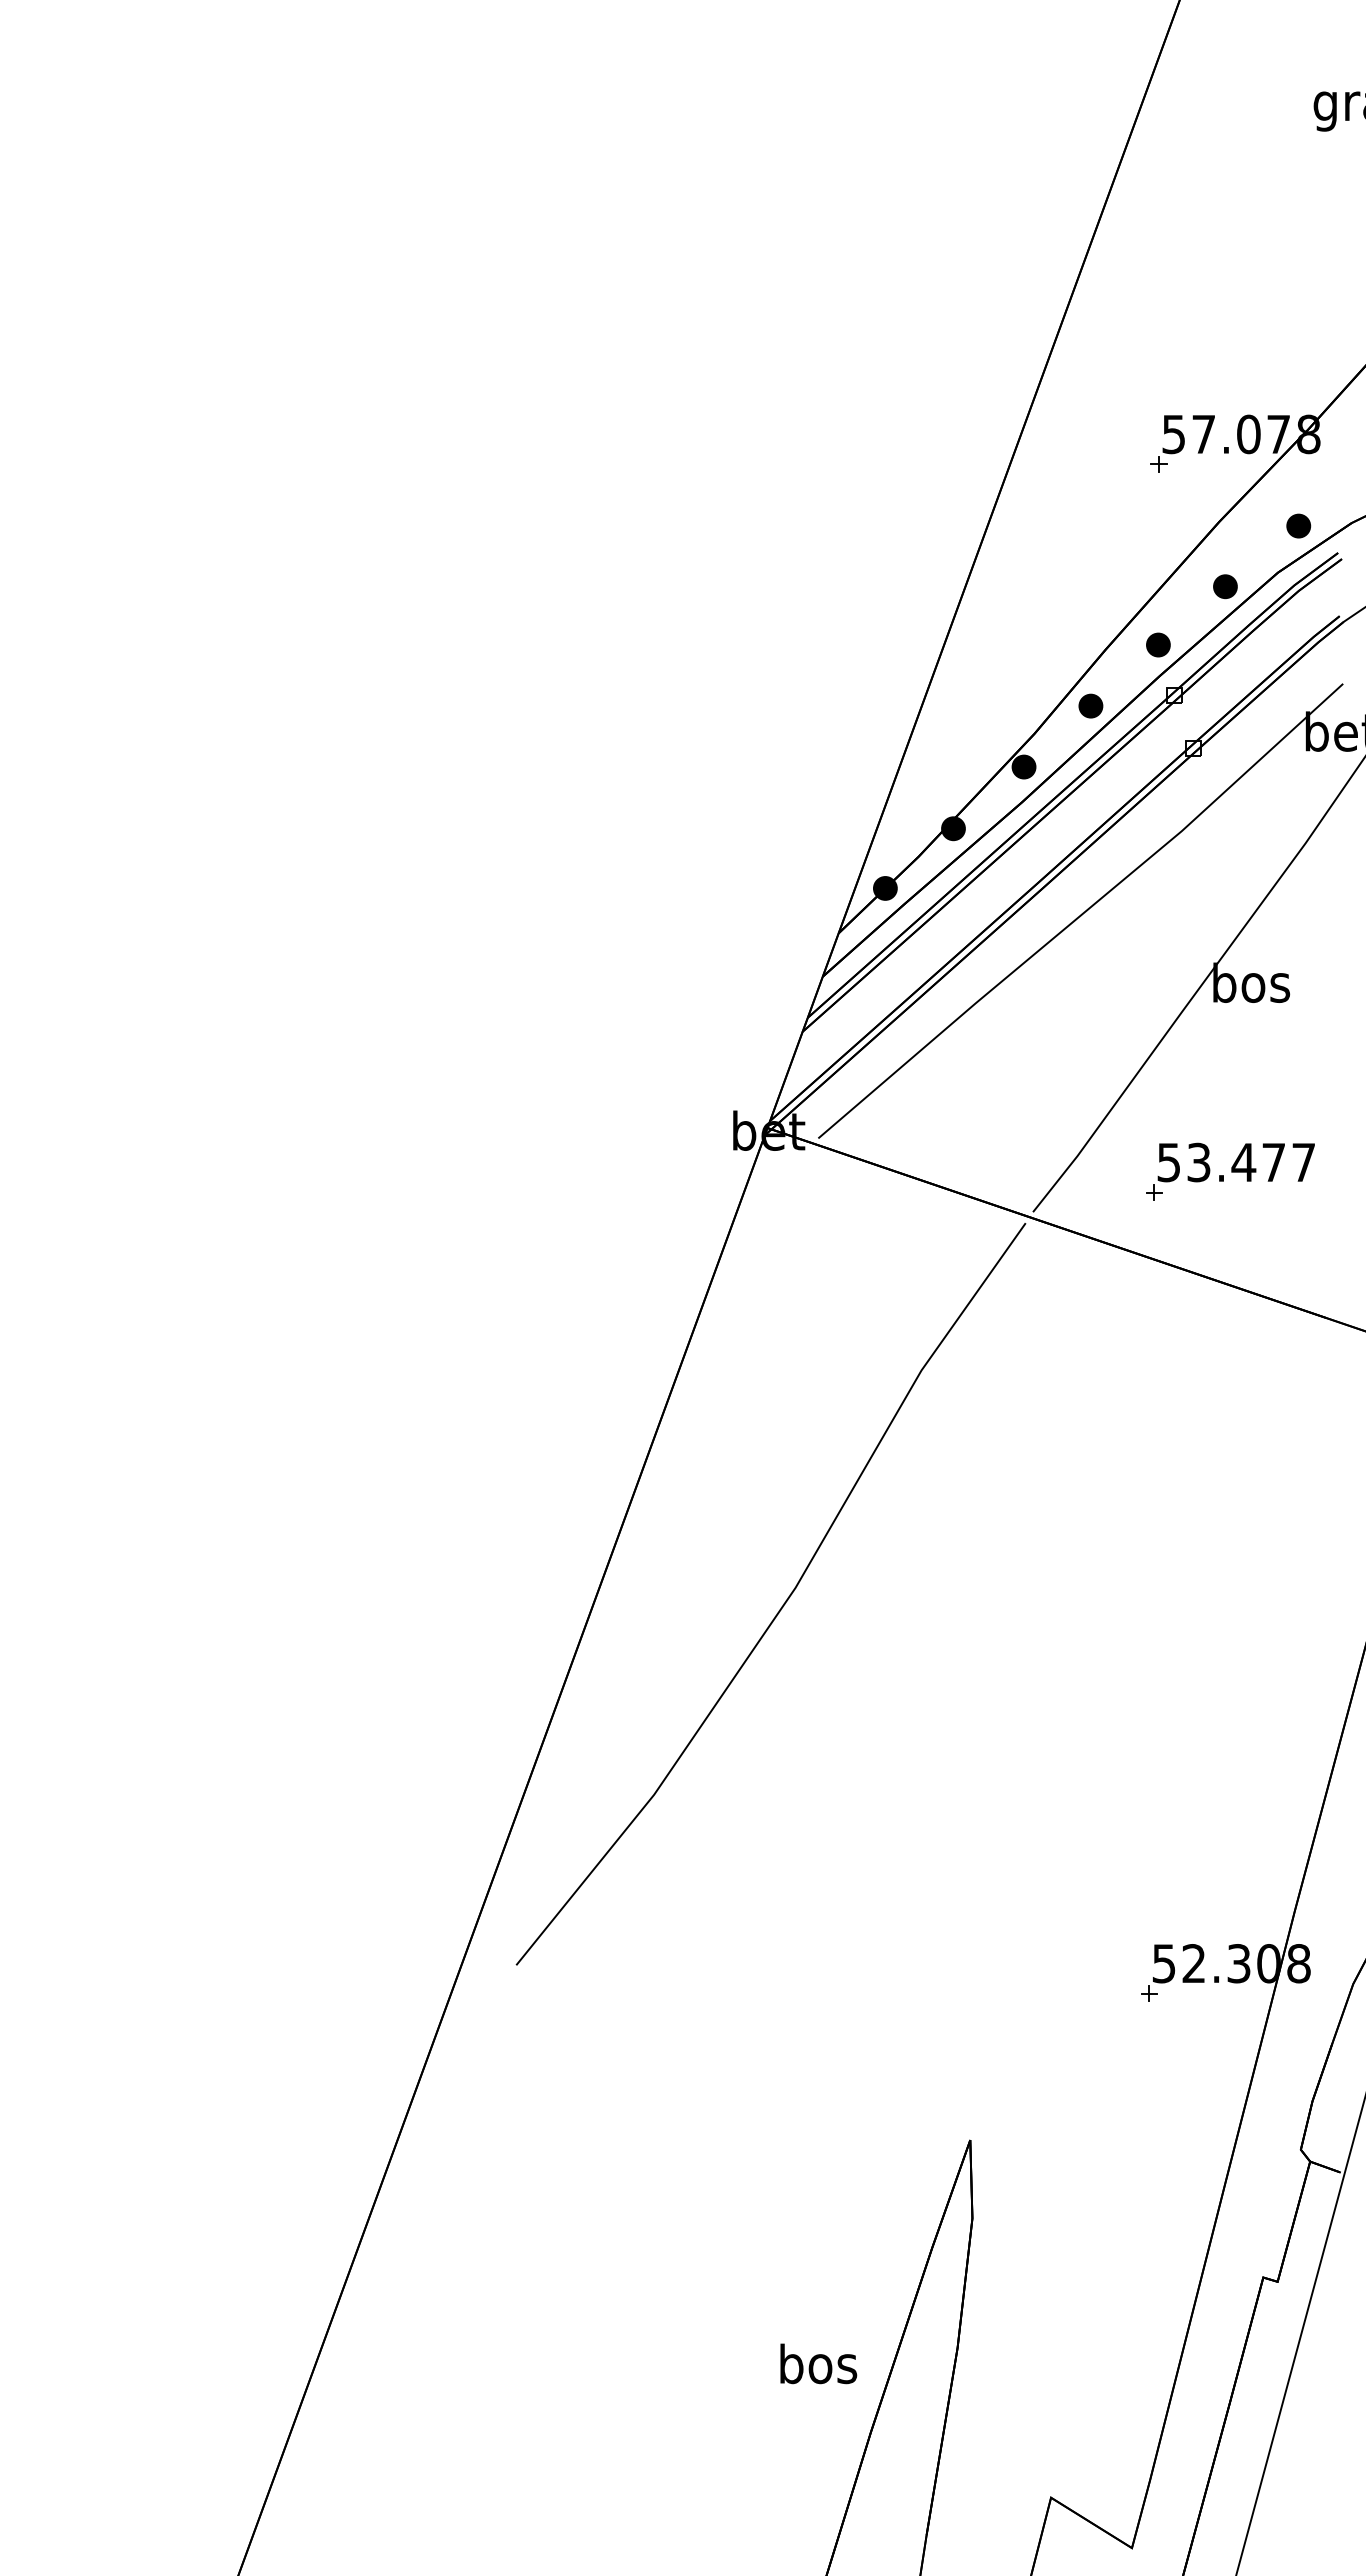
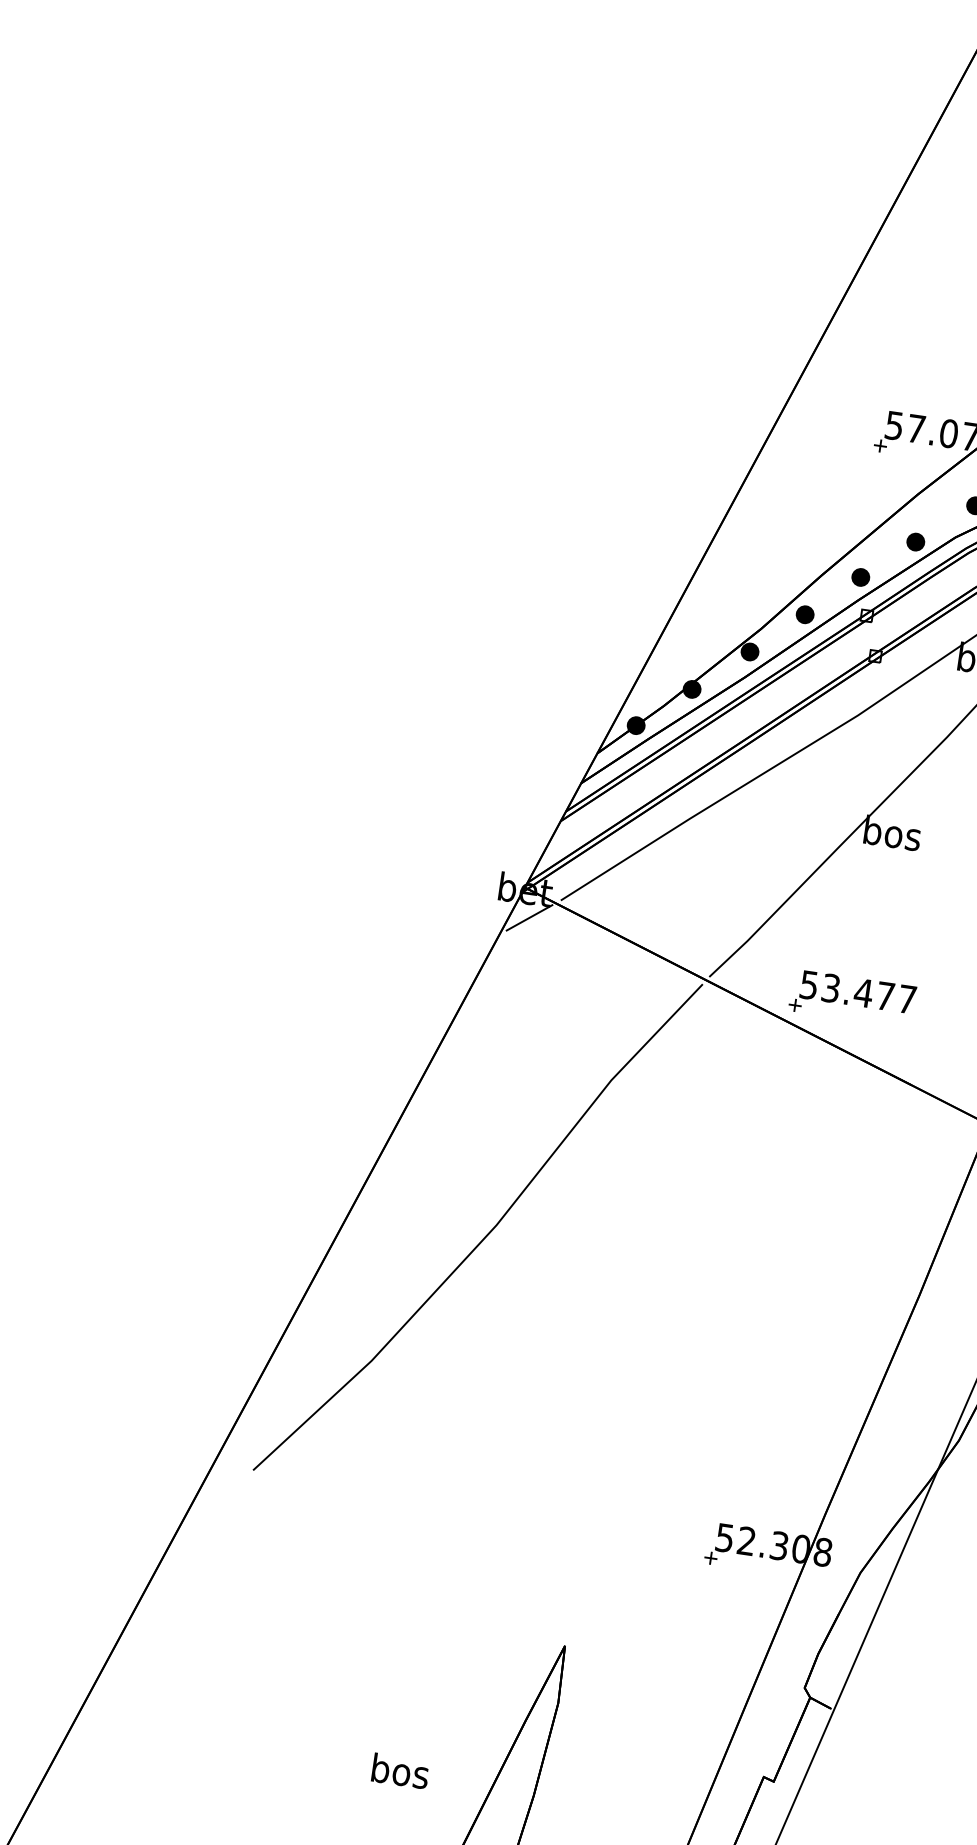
line: (779, 1167) -> (529, 917), added
part: (1230, 1171) -> (853, 998), moved
text: (818, 2363) -> (400, 1770), moved

